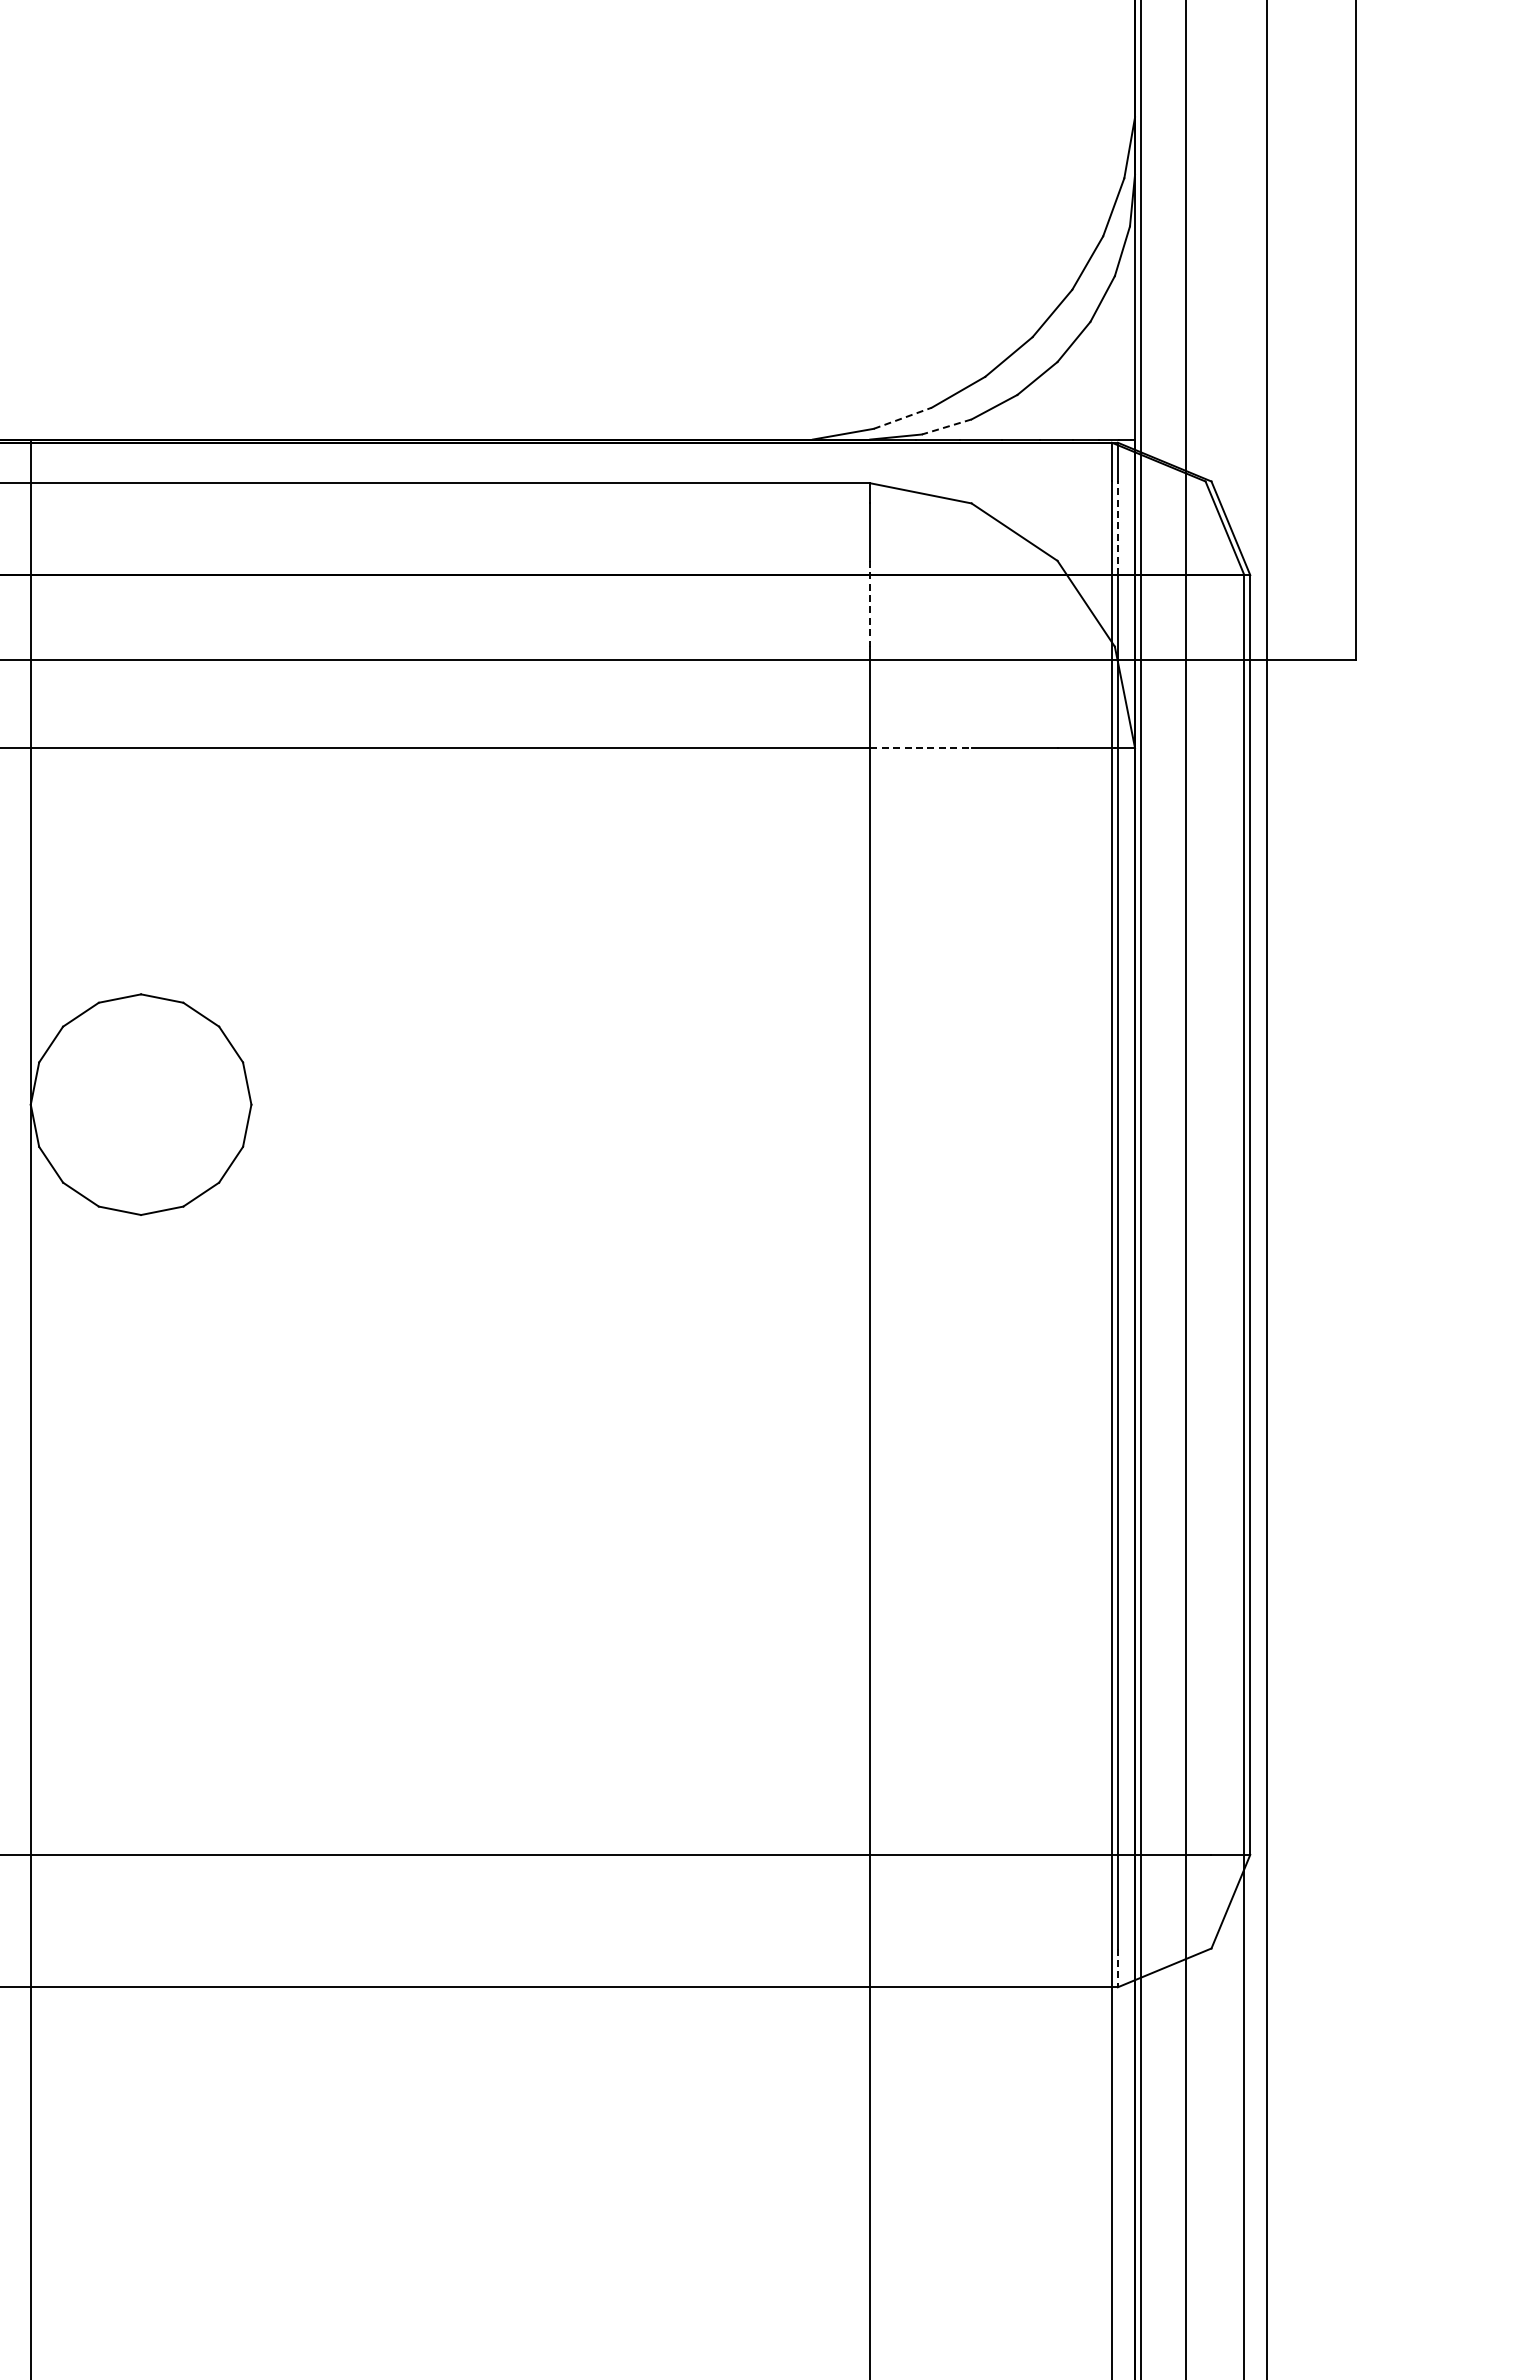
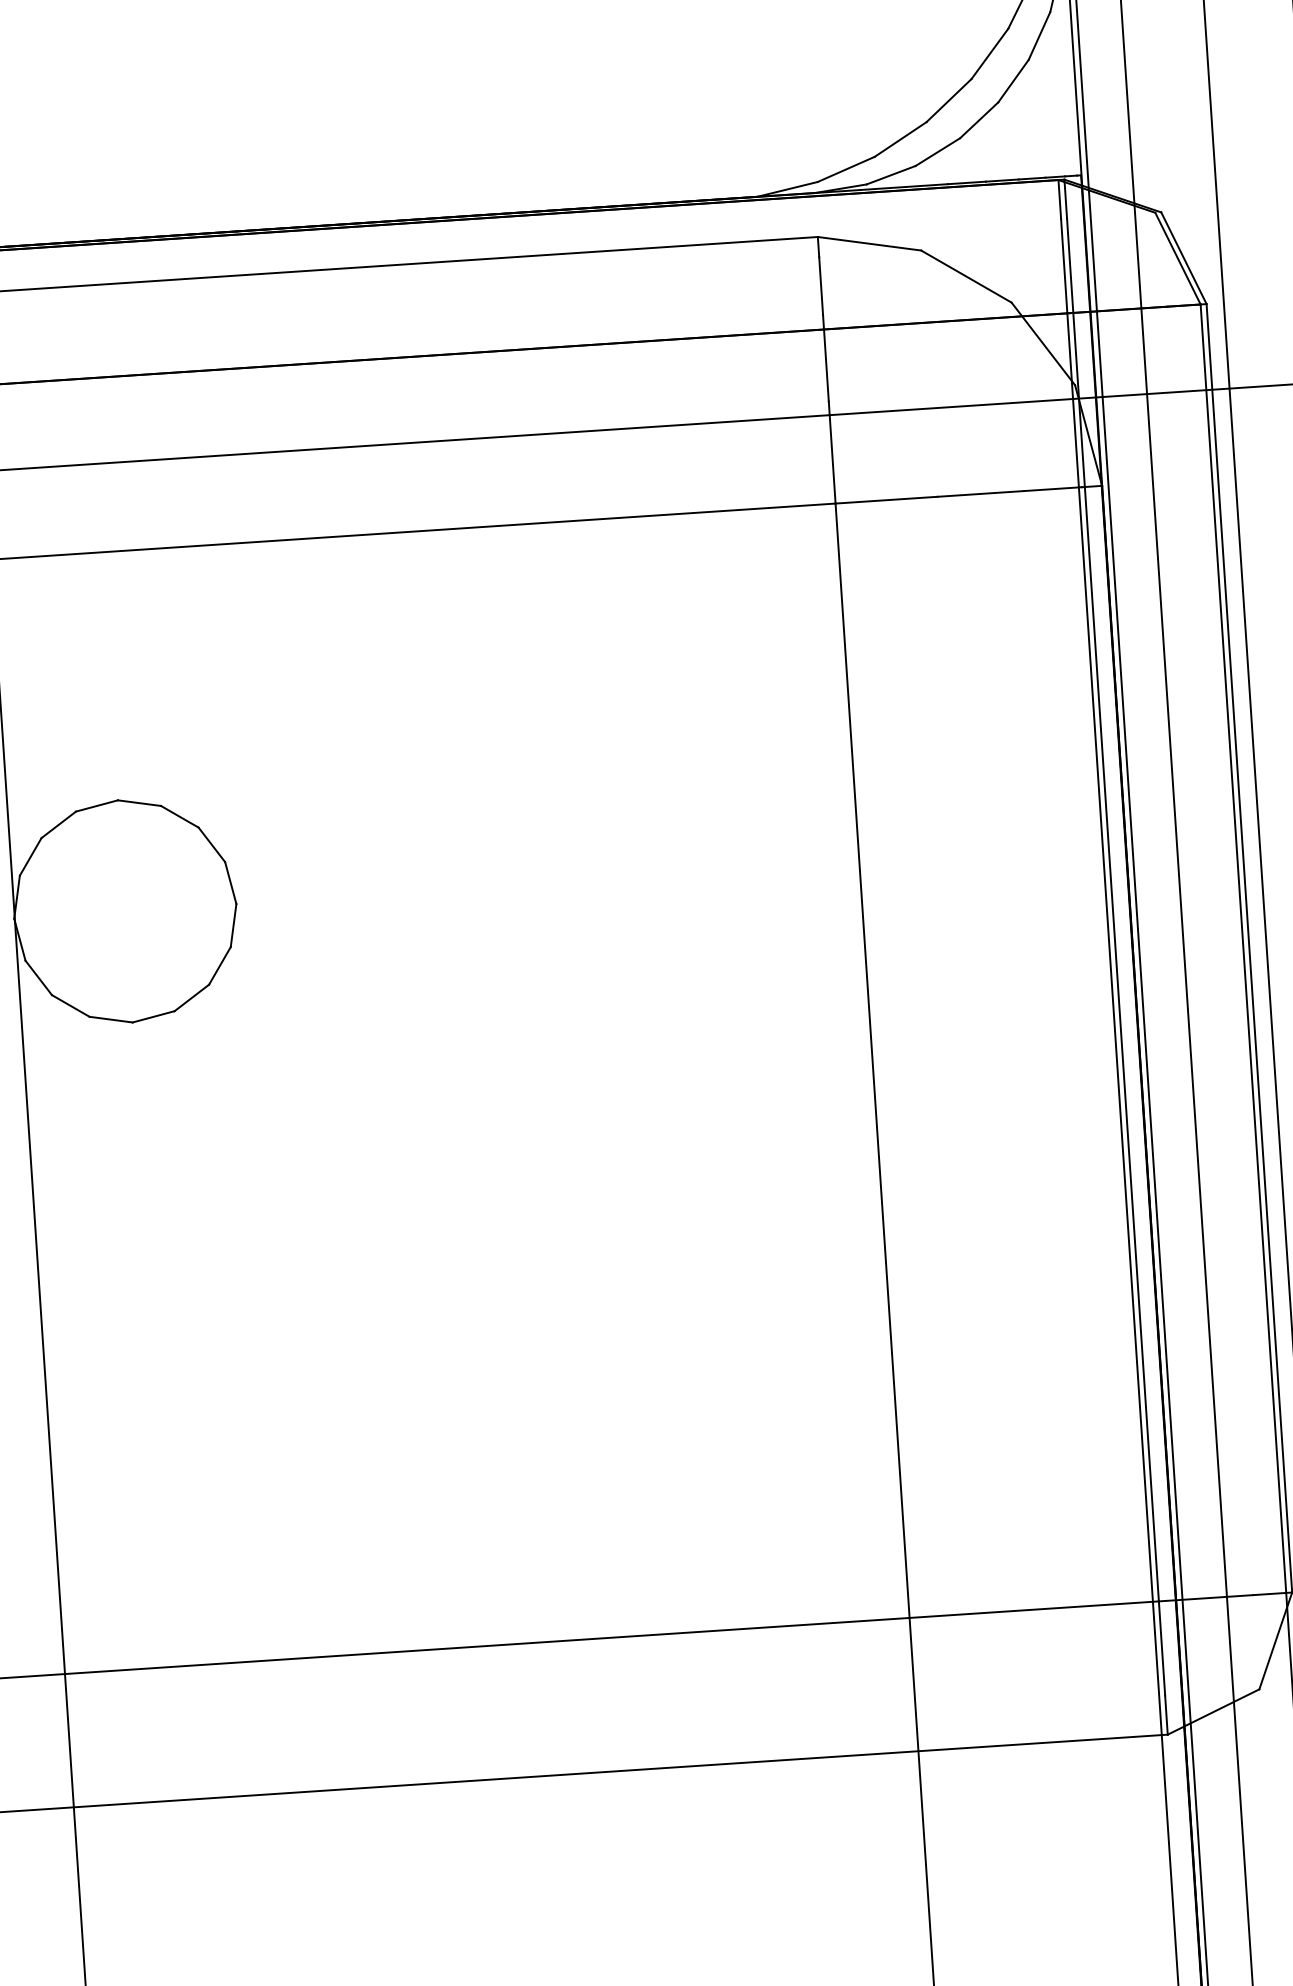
line: (902, 418) -> (845, 169), dashed -> solid
line: (946, 426) -> (890, 174), dashed -> solid
line: (1117, 528) -> (1069, 266), dashed -> solid
line: (870, 603) -> (826, 358), dashed -> solid
line: (920, 748) -> (886, 500), dashed -> solid
line: (1117, 1968) -> (1166, 1715), dashed -> solid

